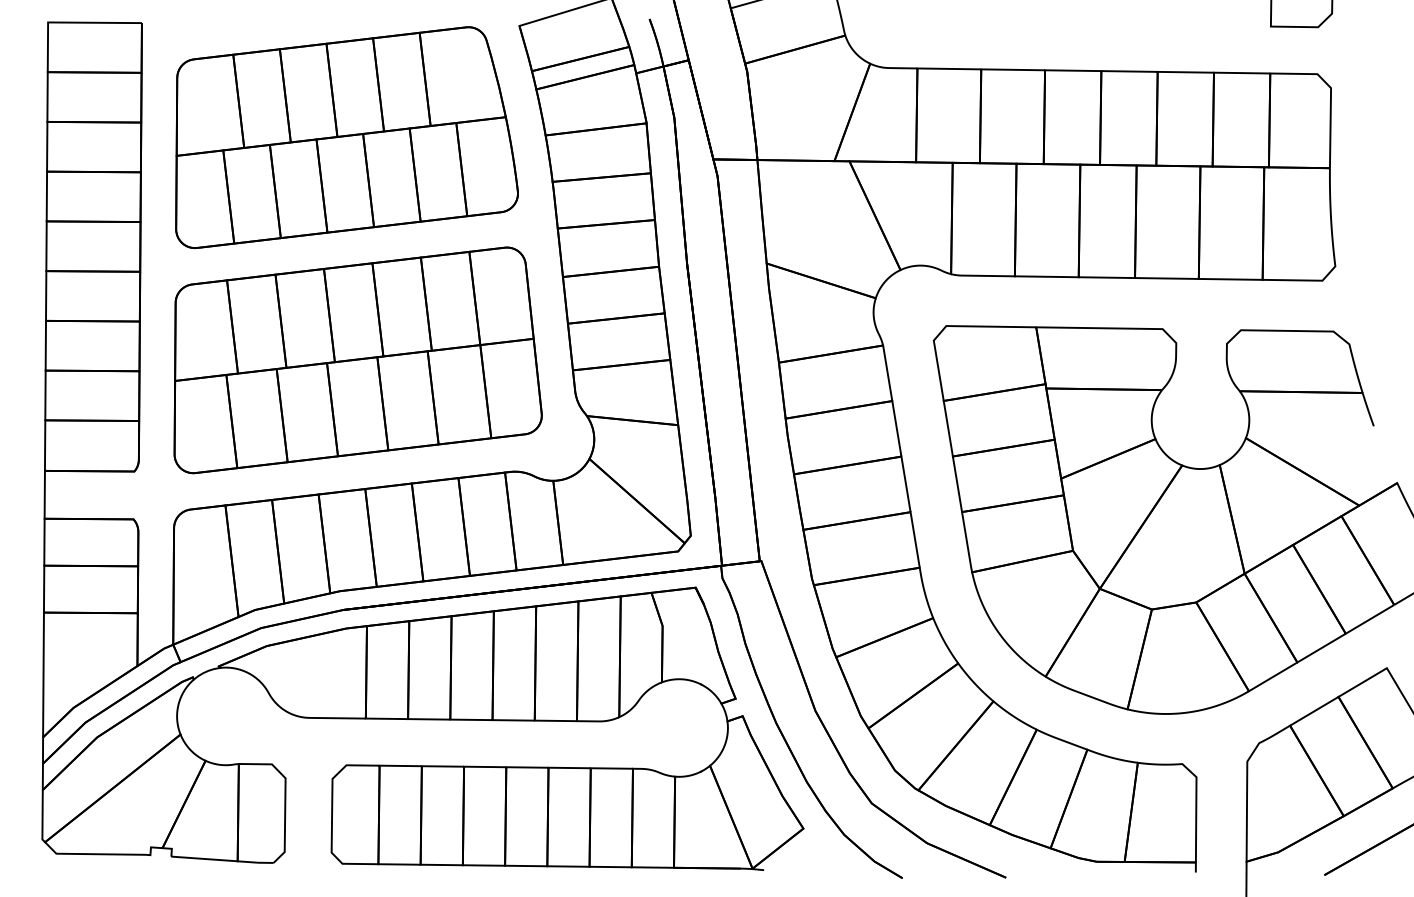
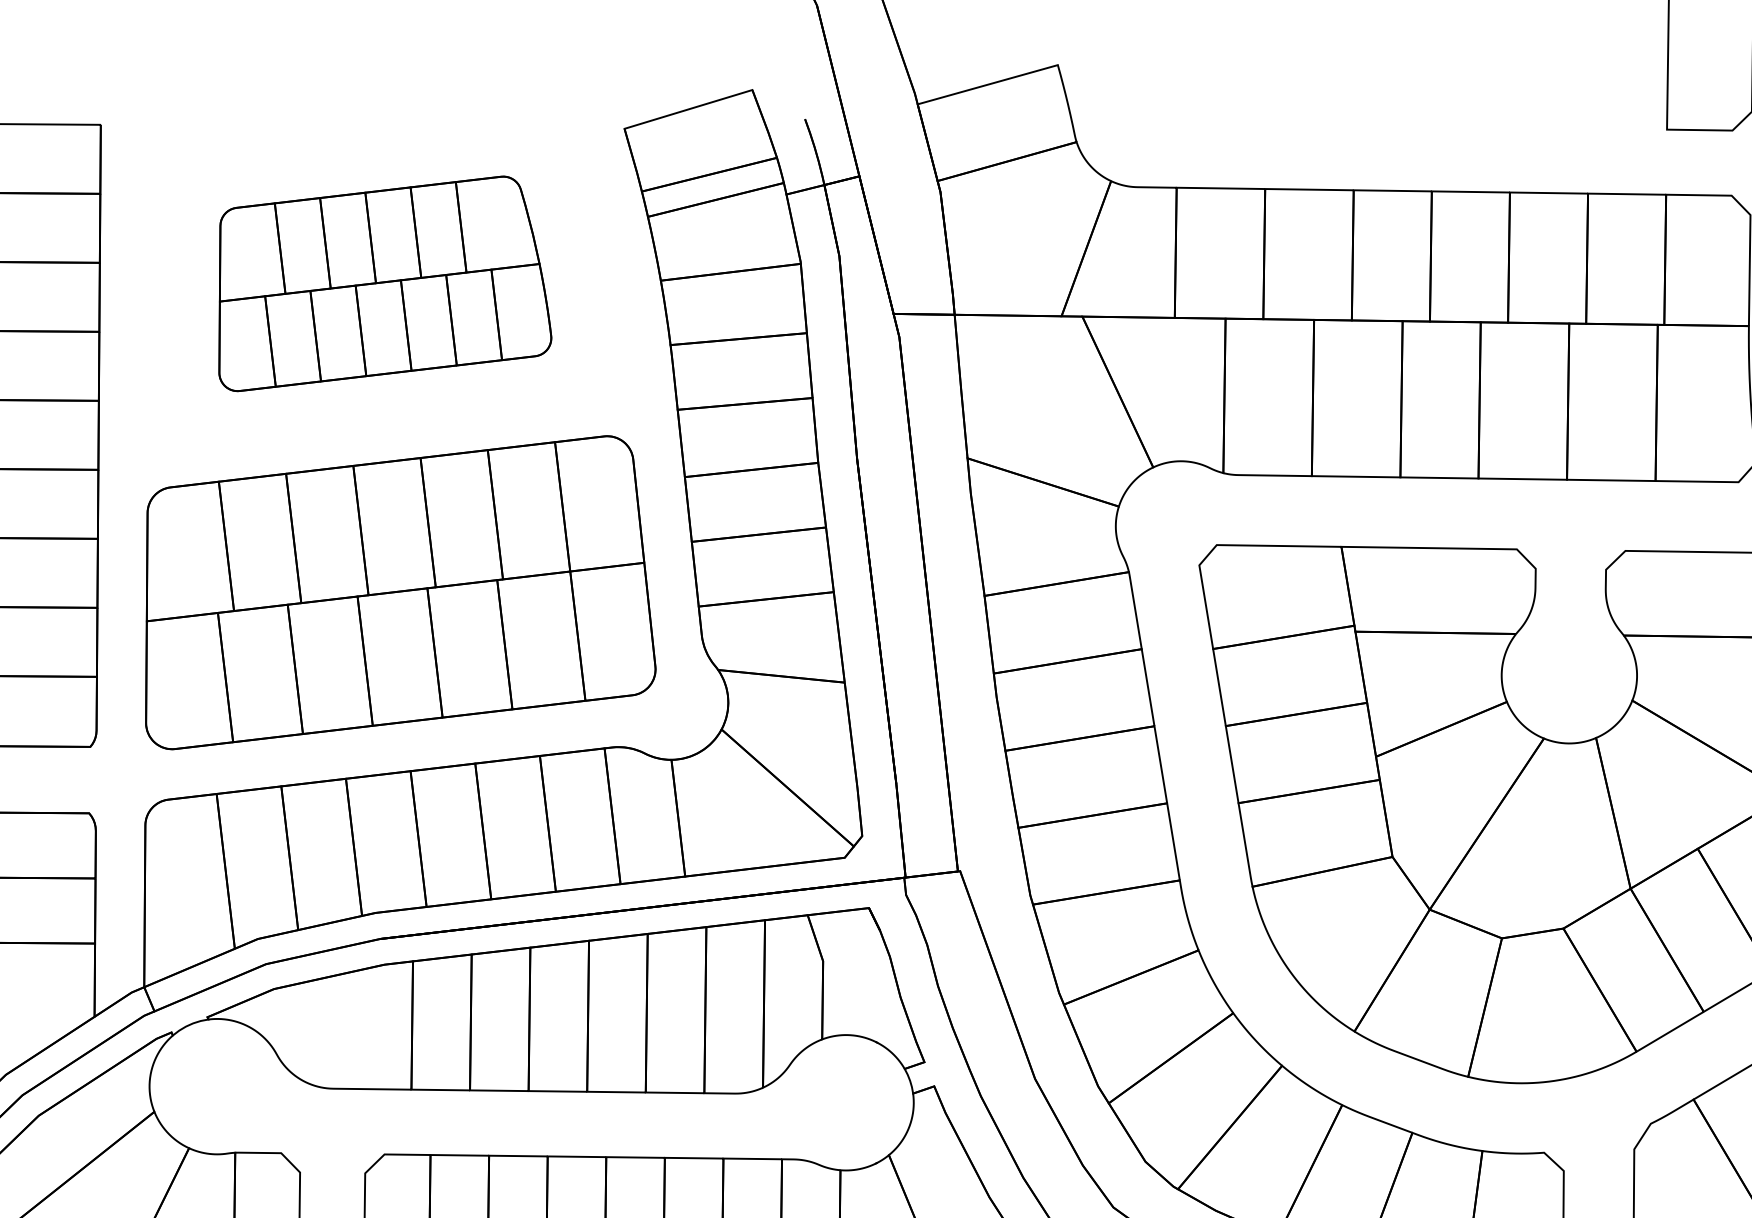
part: (346, 137) -> (384, 283), size x0.7

